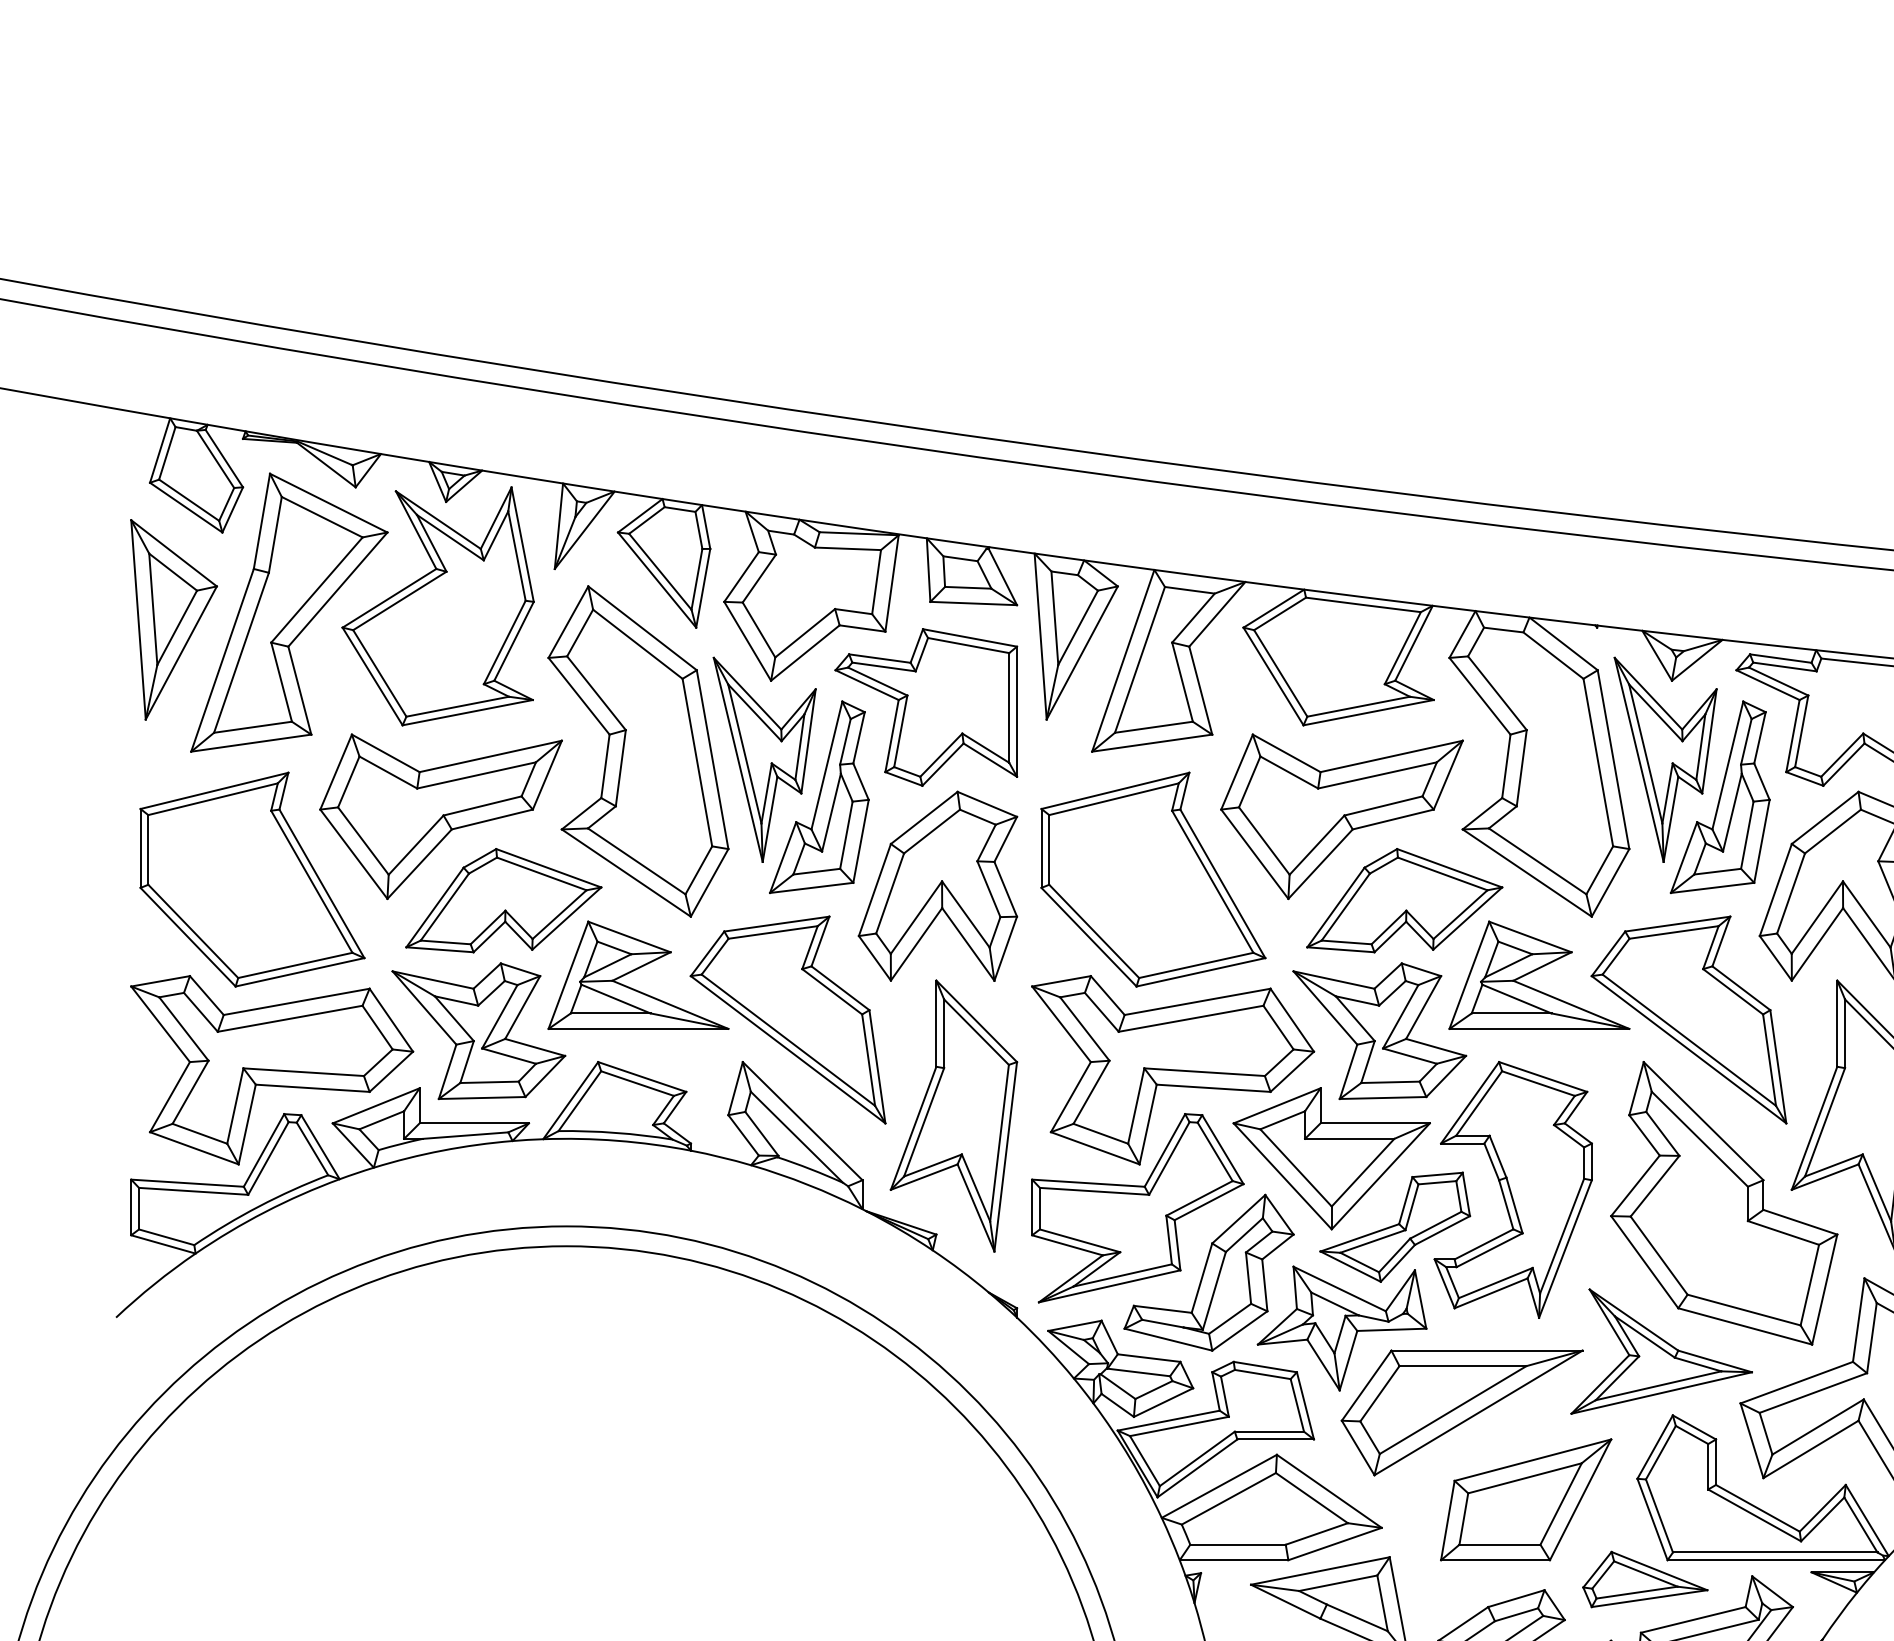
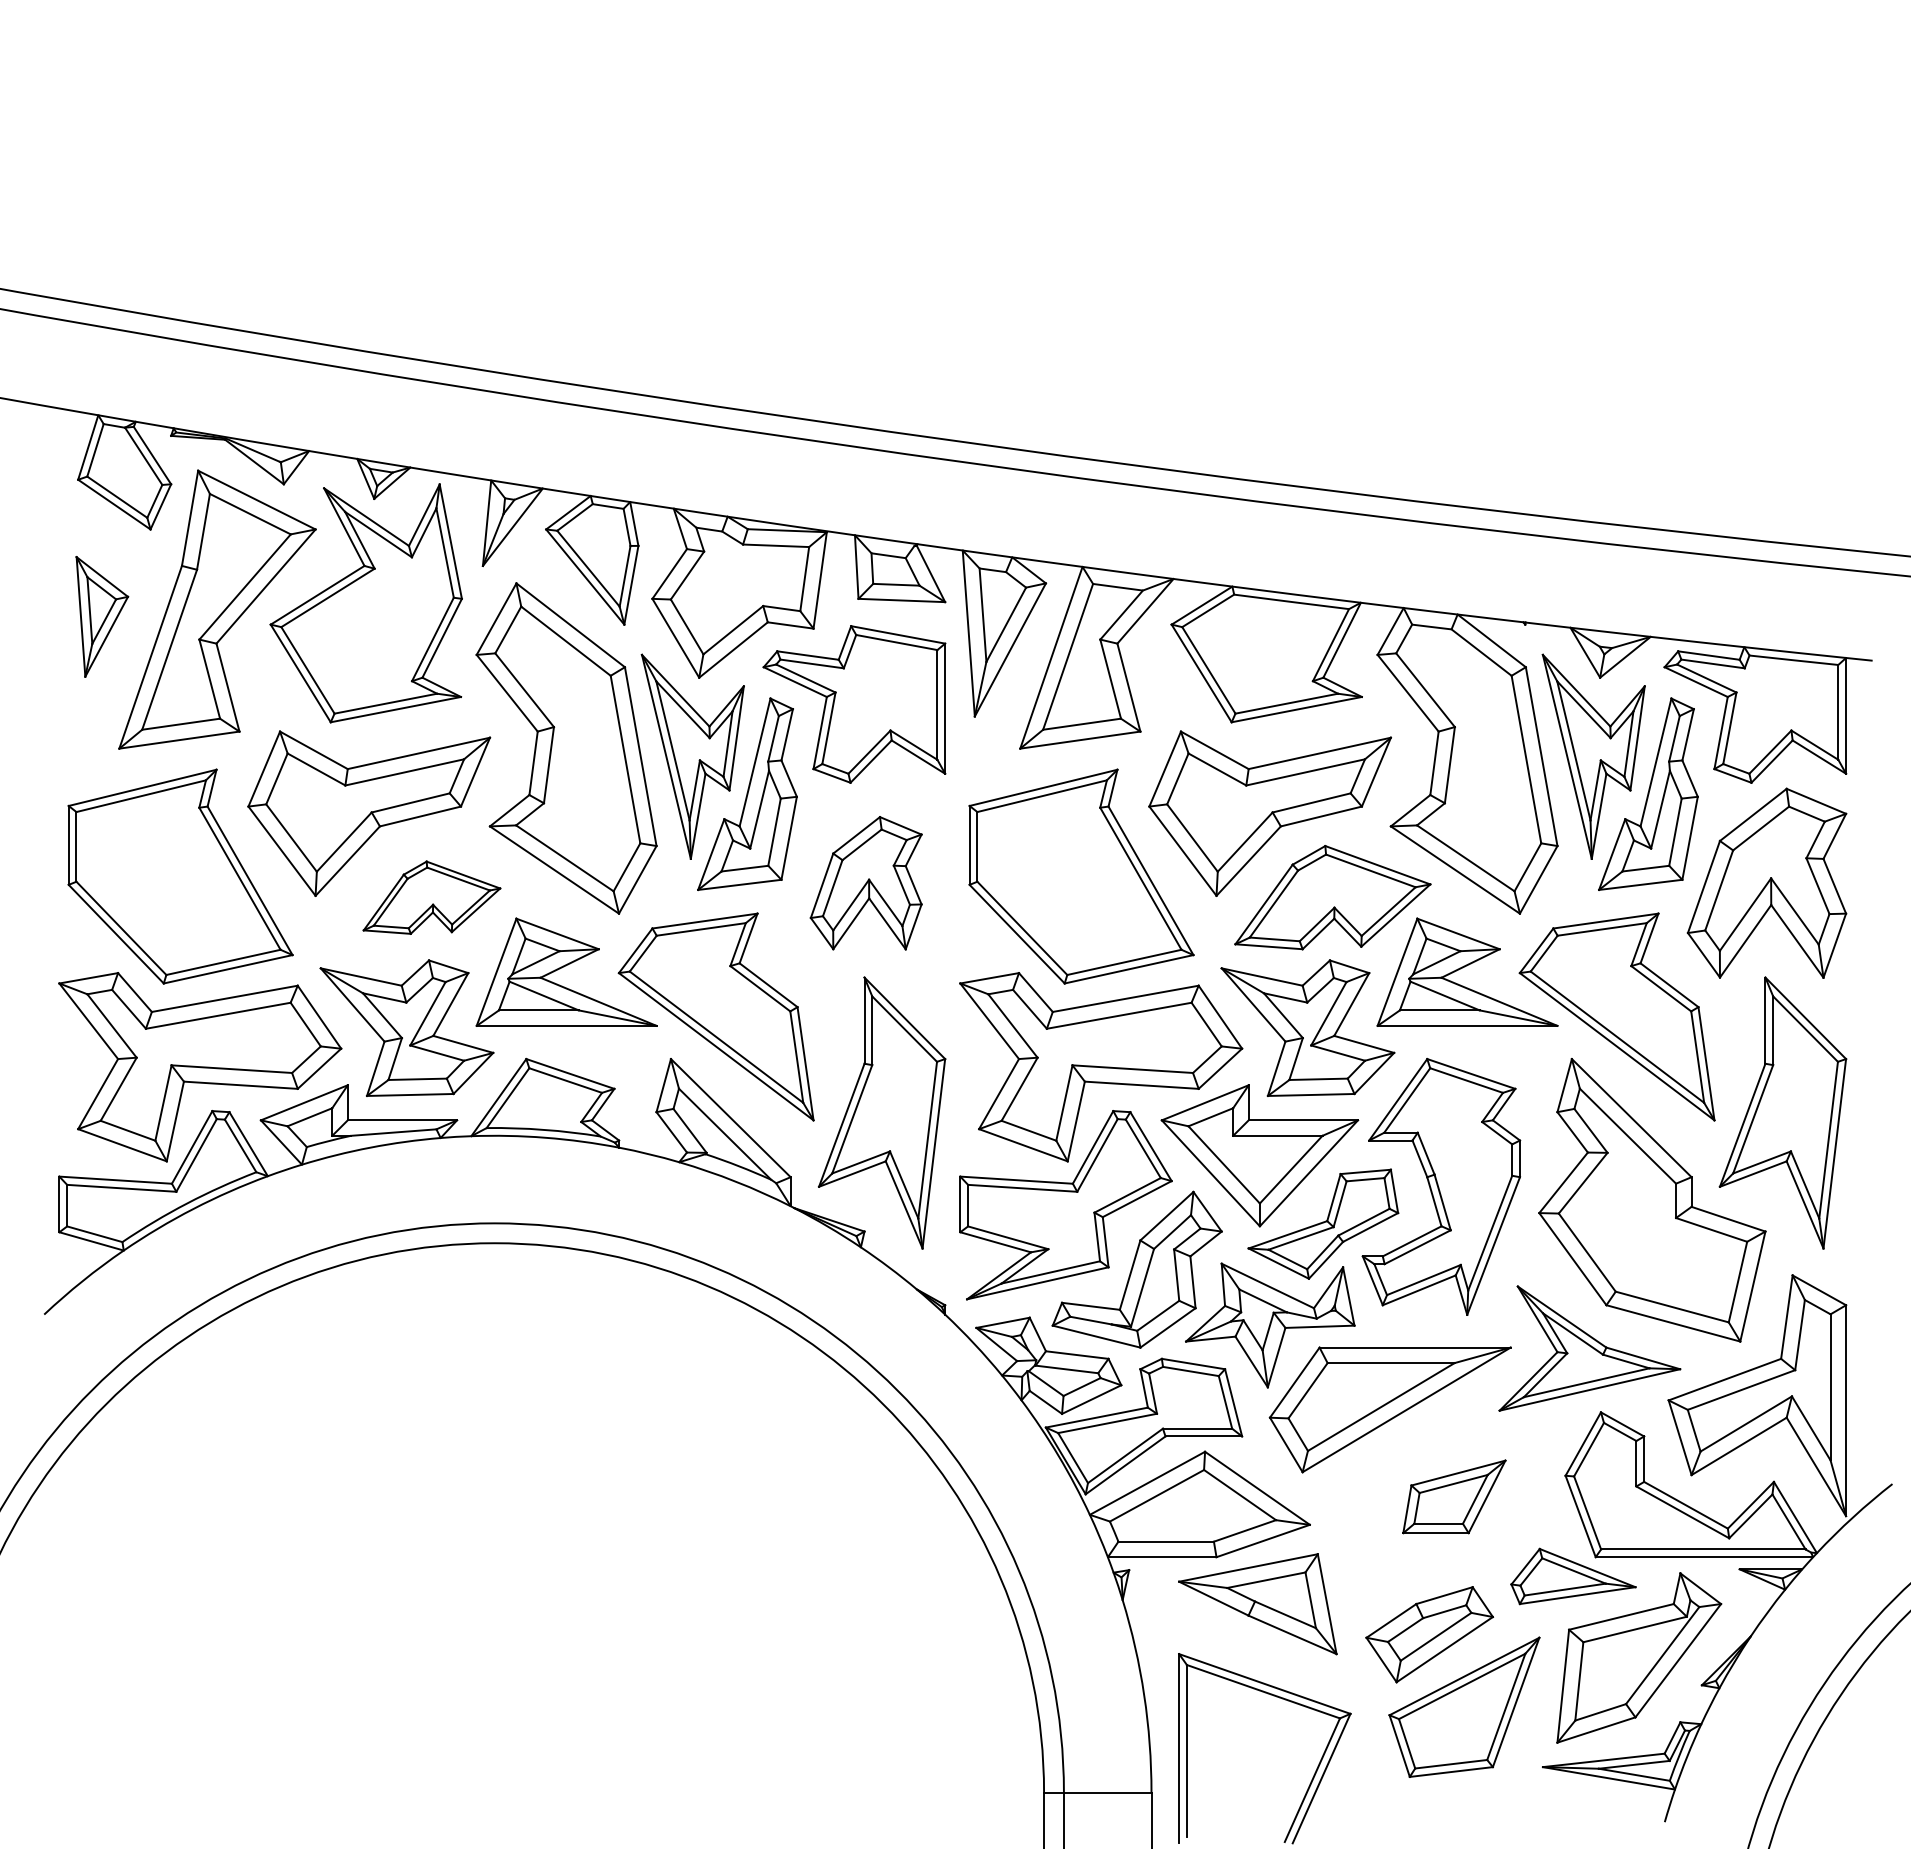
part: (174, 619) -> (102, 616), size x0.6
part: (938, 885) -> (866, 882), size x0.7
part: (503, 900) -> (431, 897), size x0.7
part: (1526, 1499) -> (1454, 1496), size x0.6

